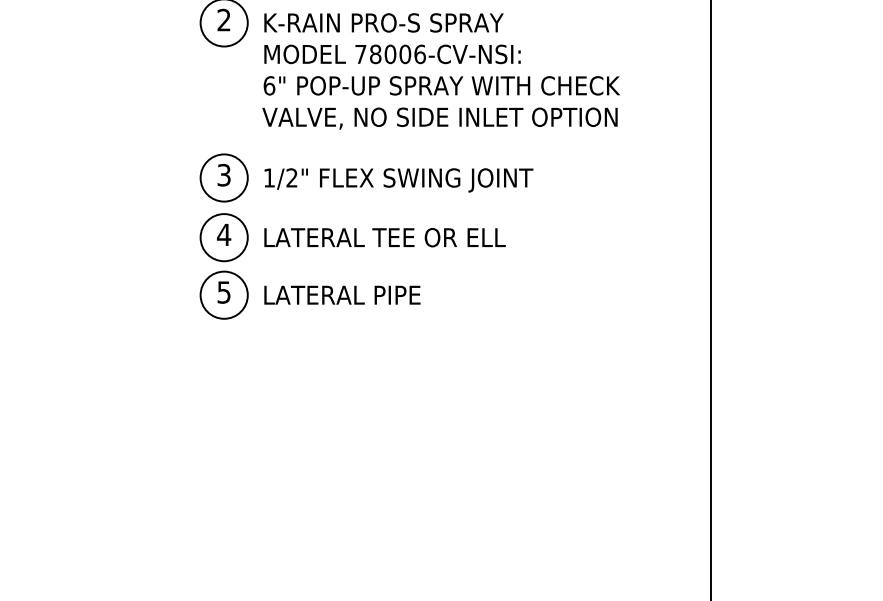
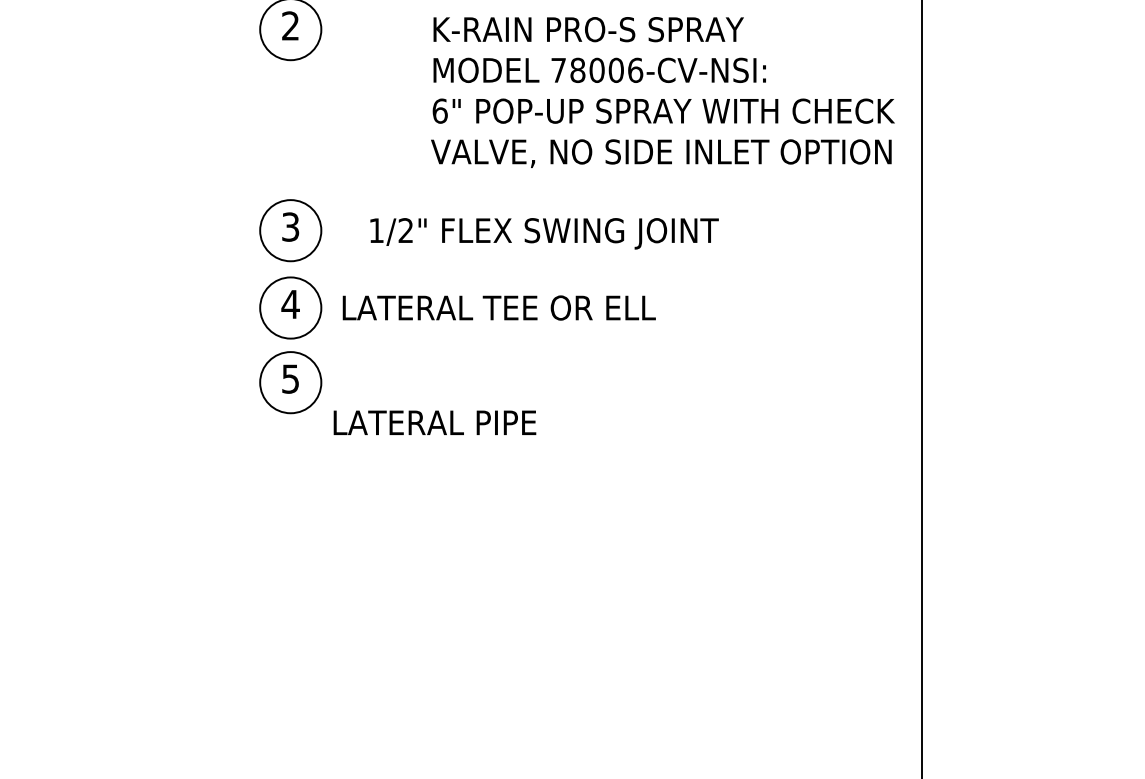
text: (440, 71) -> (661, 92), moved
text: (398, 180) -> (543, 233), moved
text: (342, 294) -> (435, 421), moved

